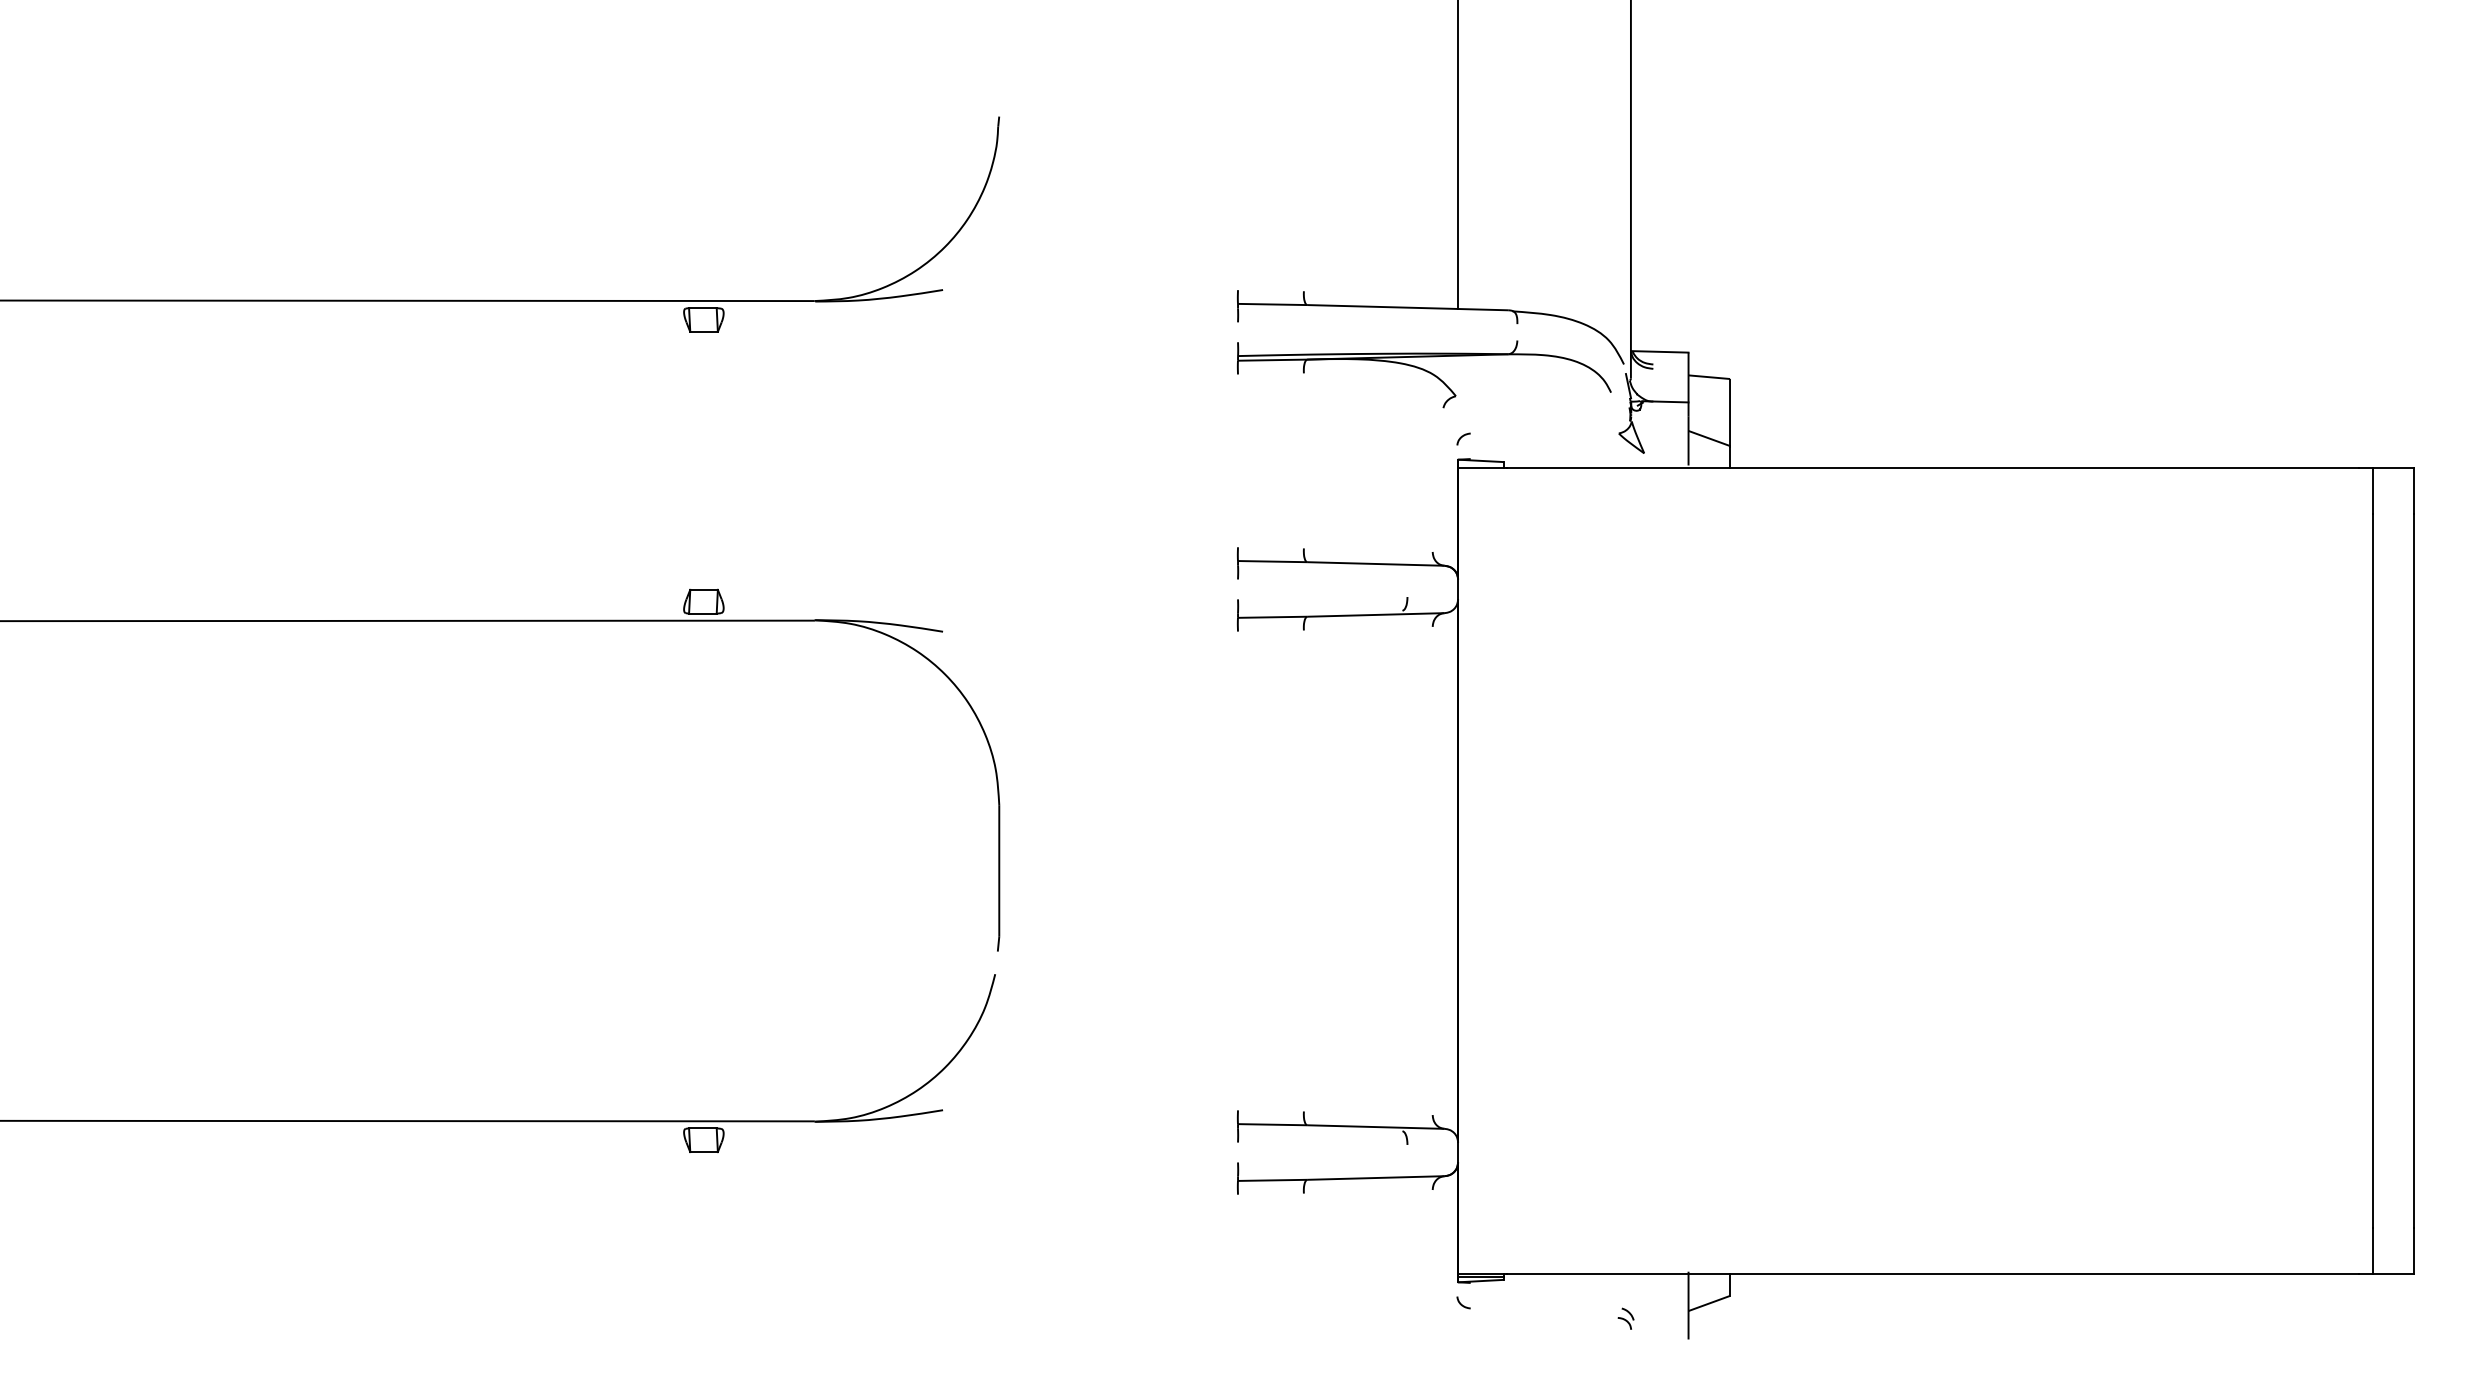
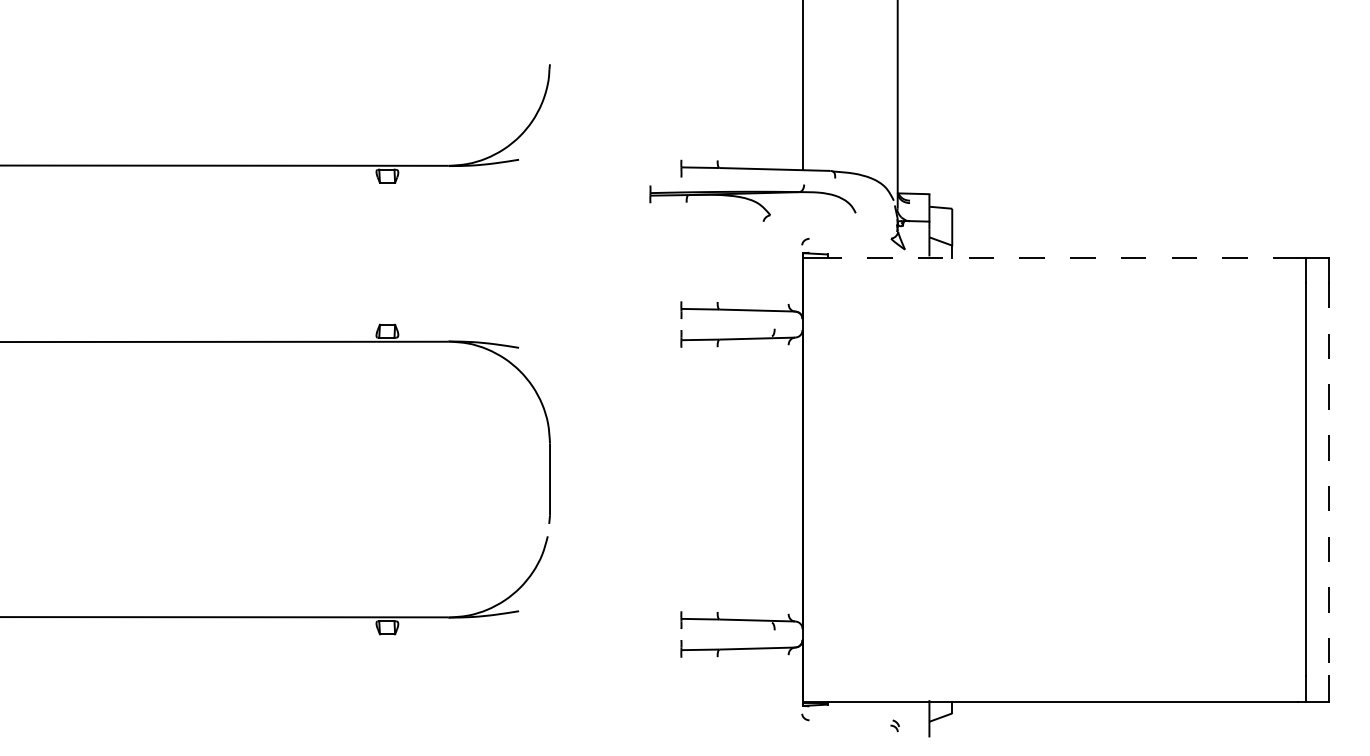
part: (1423, 373) -> (752, 202), moved
line: (1932, 467) -> (1063, 257), solid -> dashed
line: (2413, 870) -> (1328, 479), solid -> dashed

